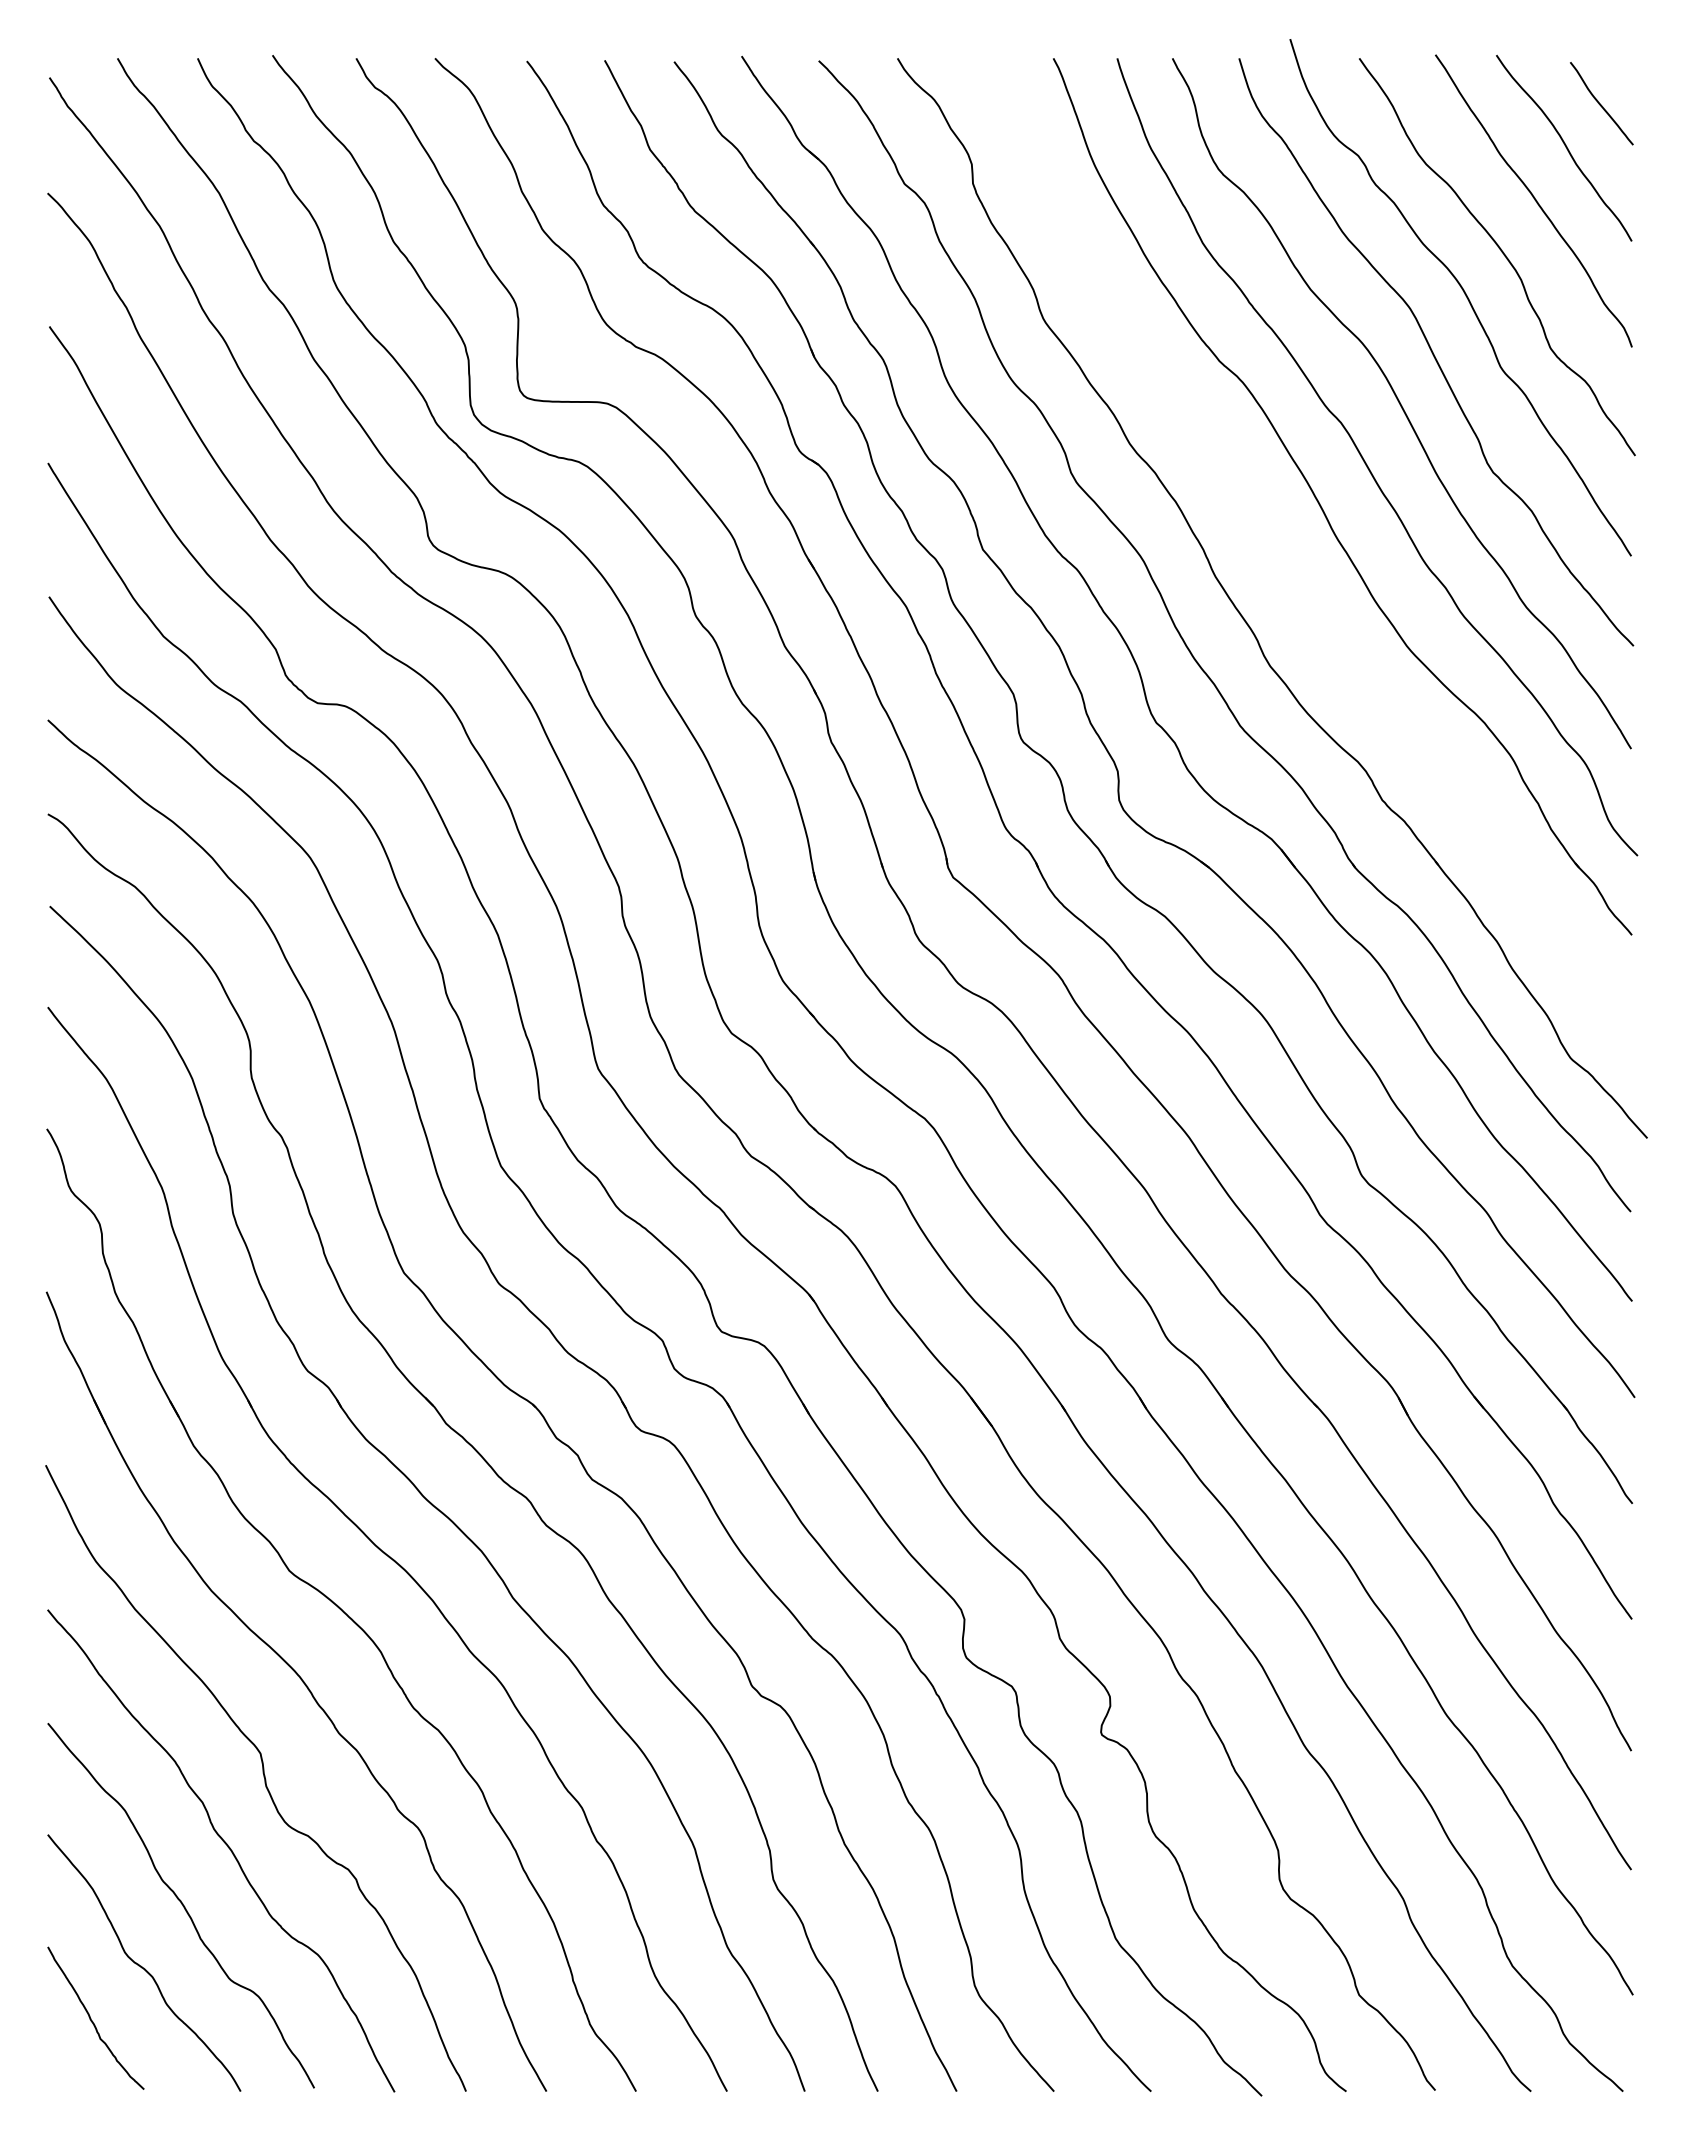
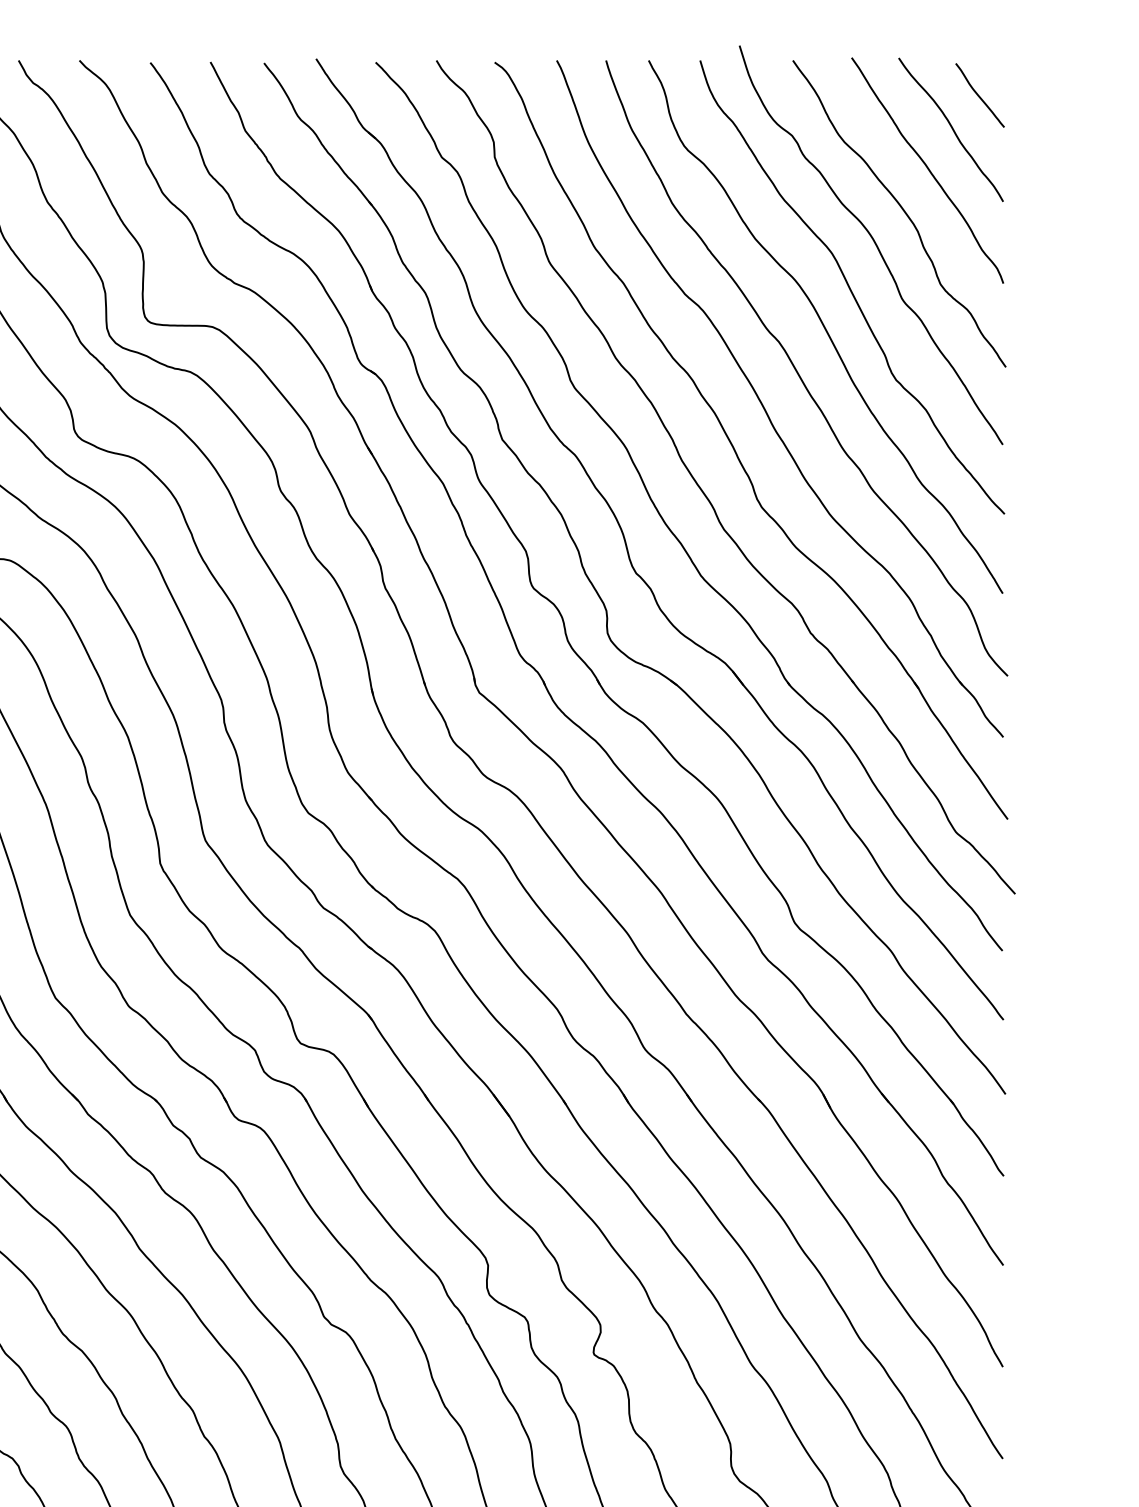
part: (1283, 560) -> (734, 448), added

